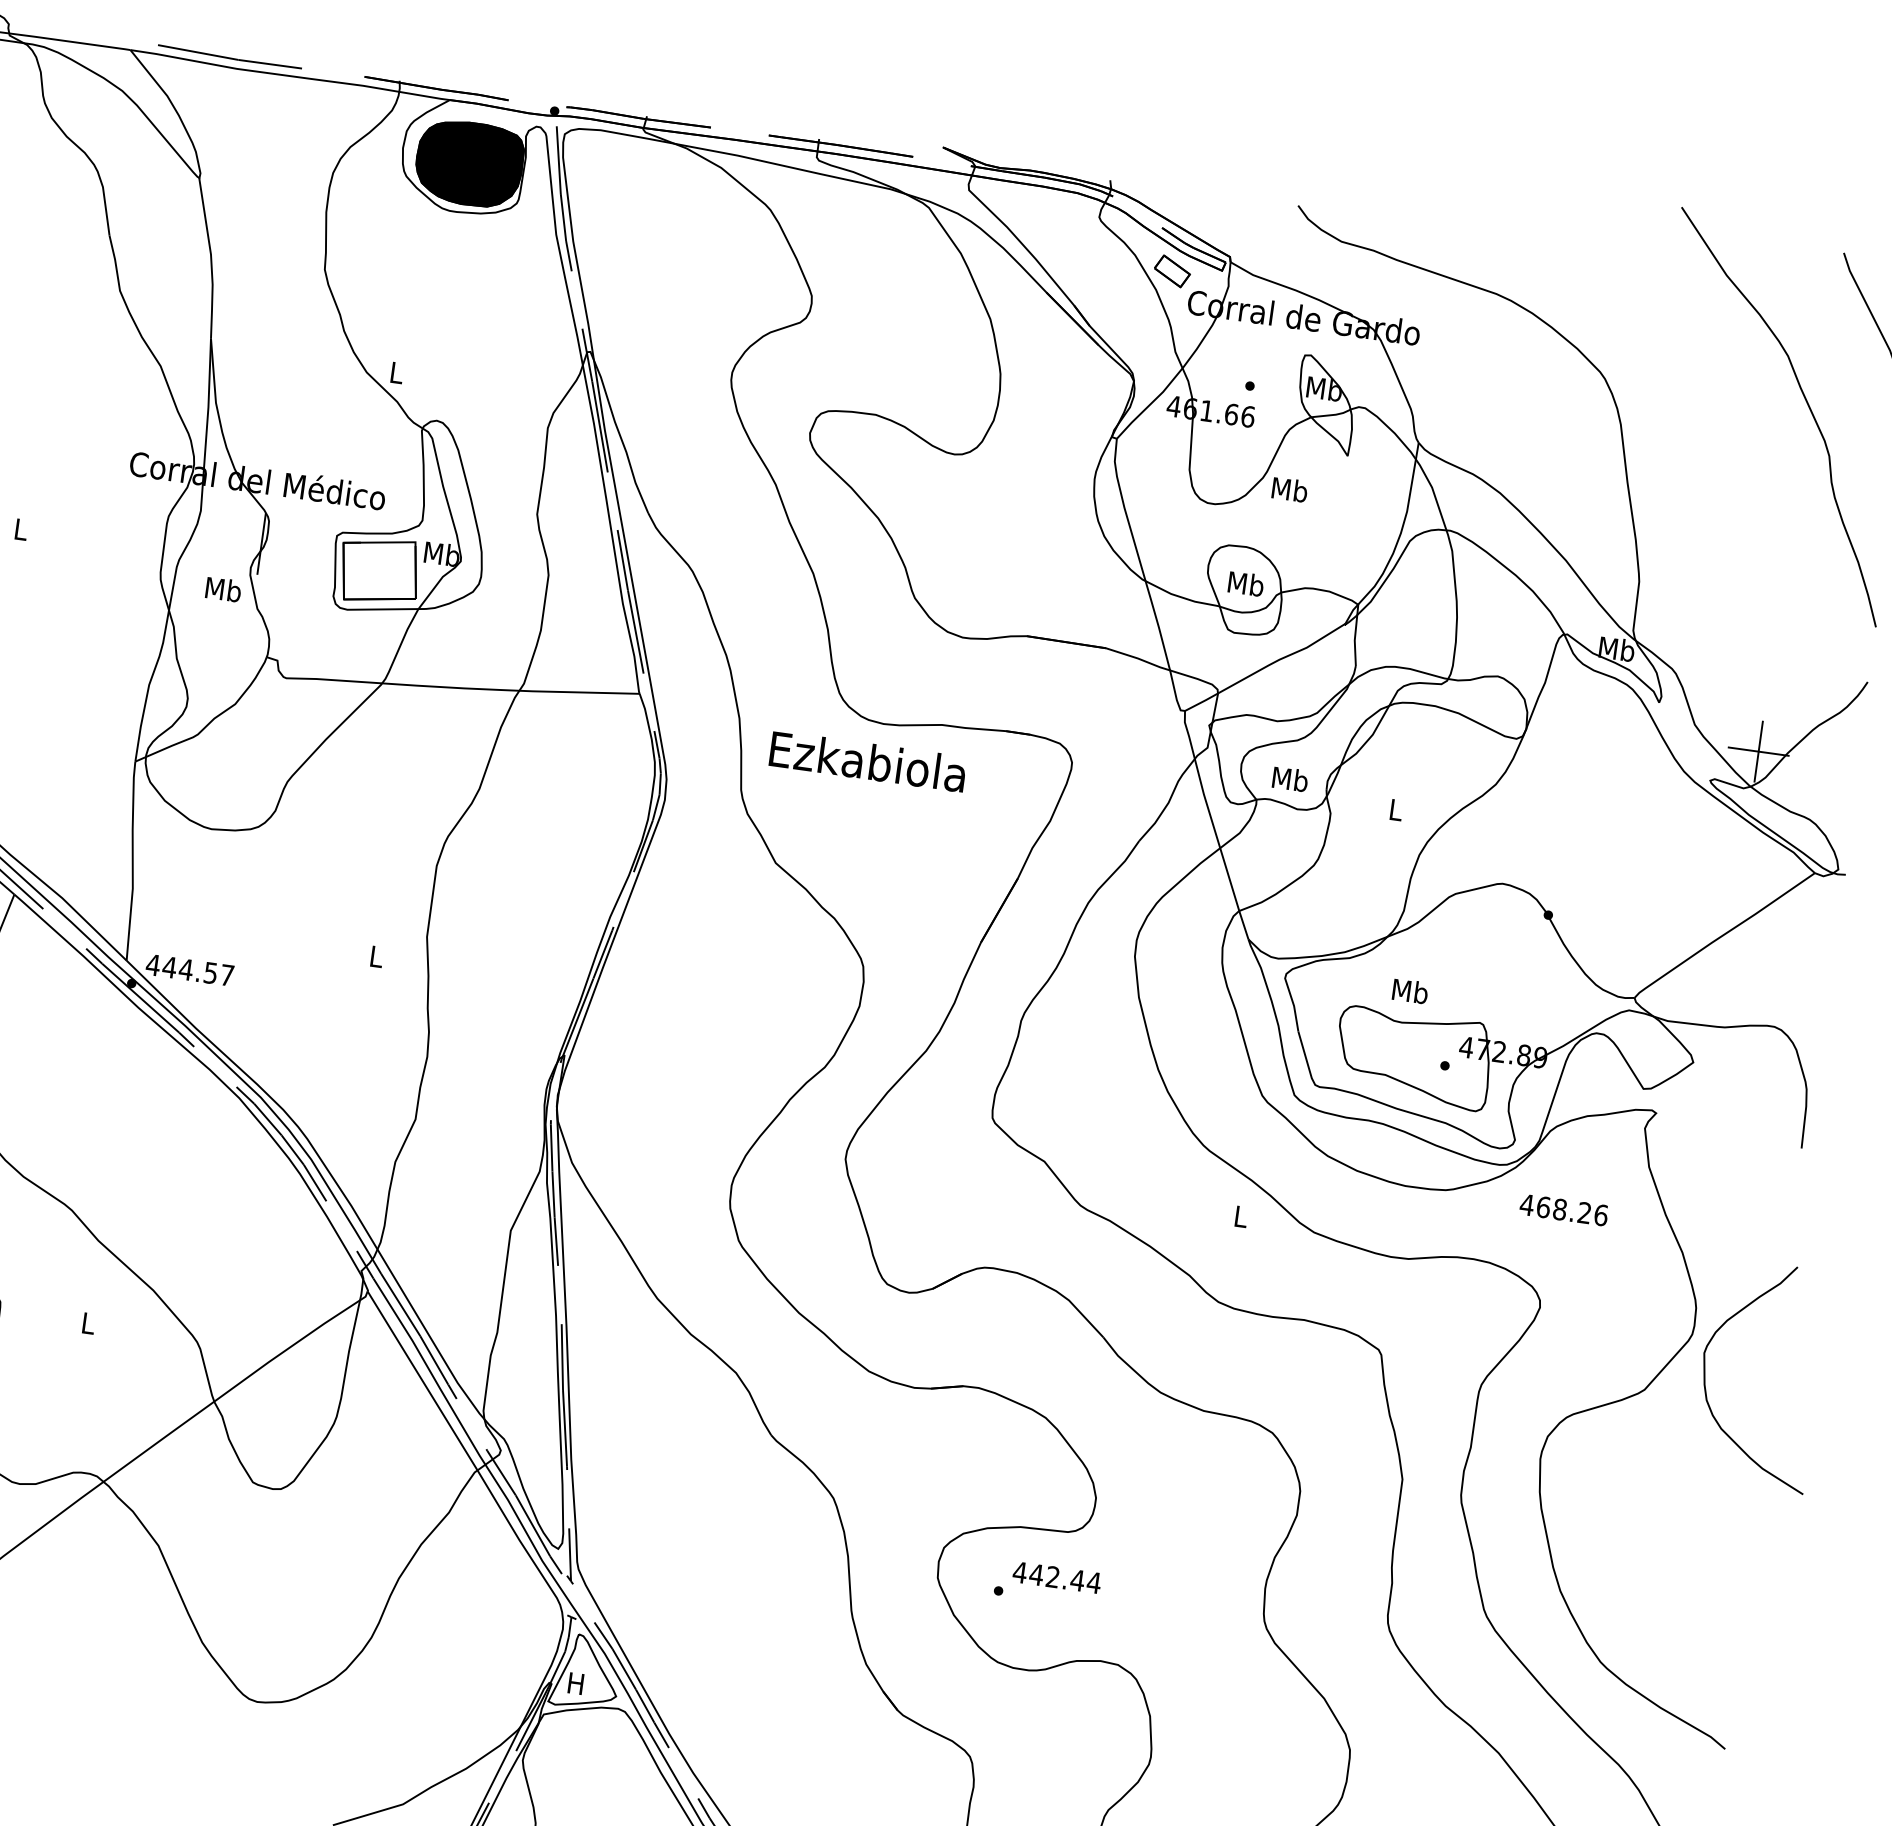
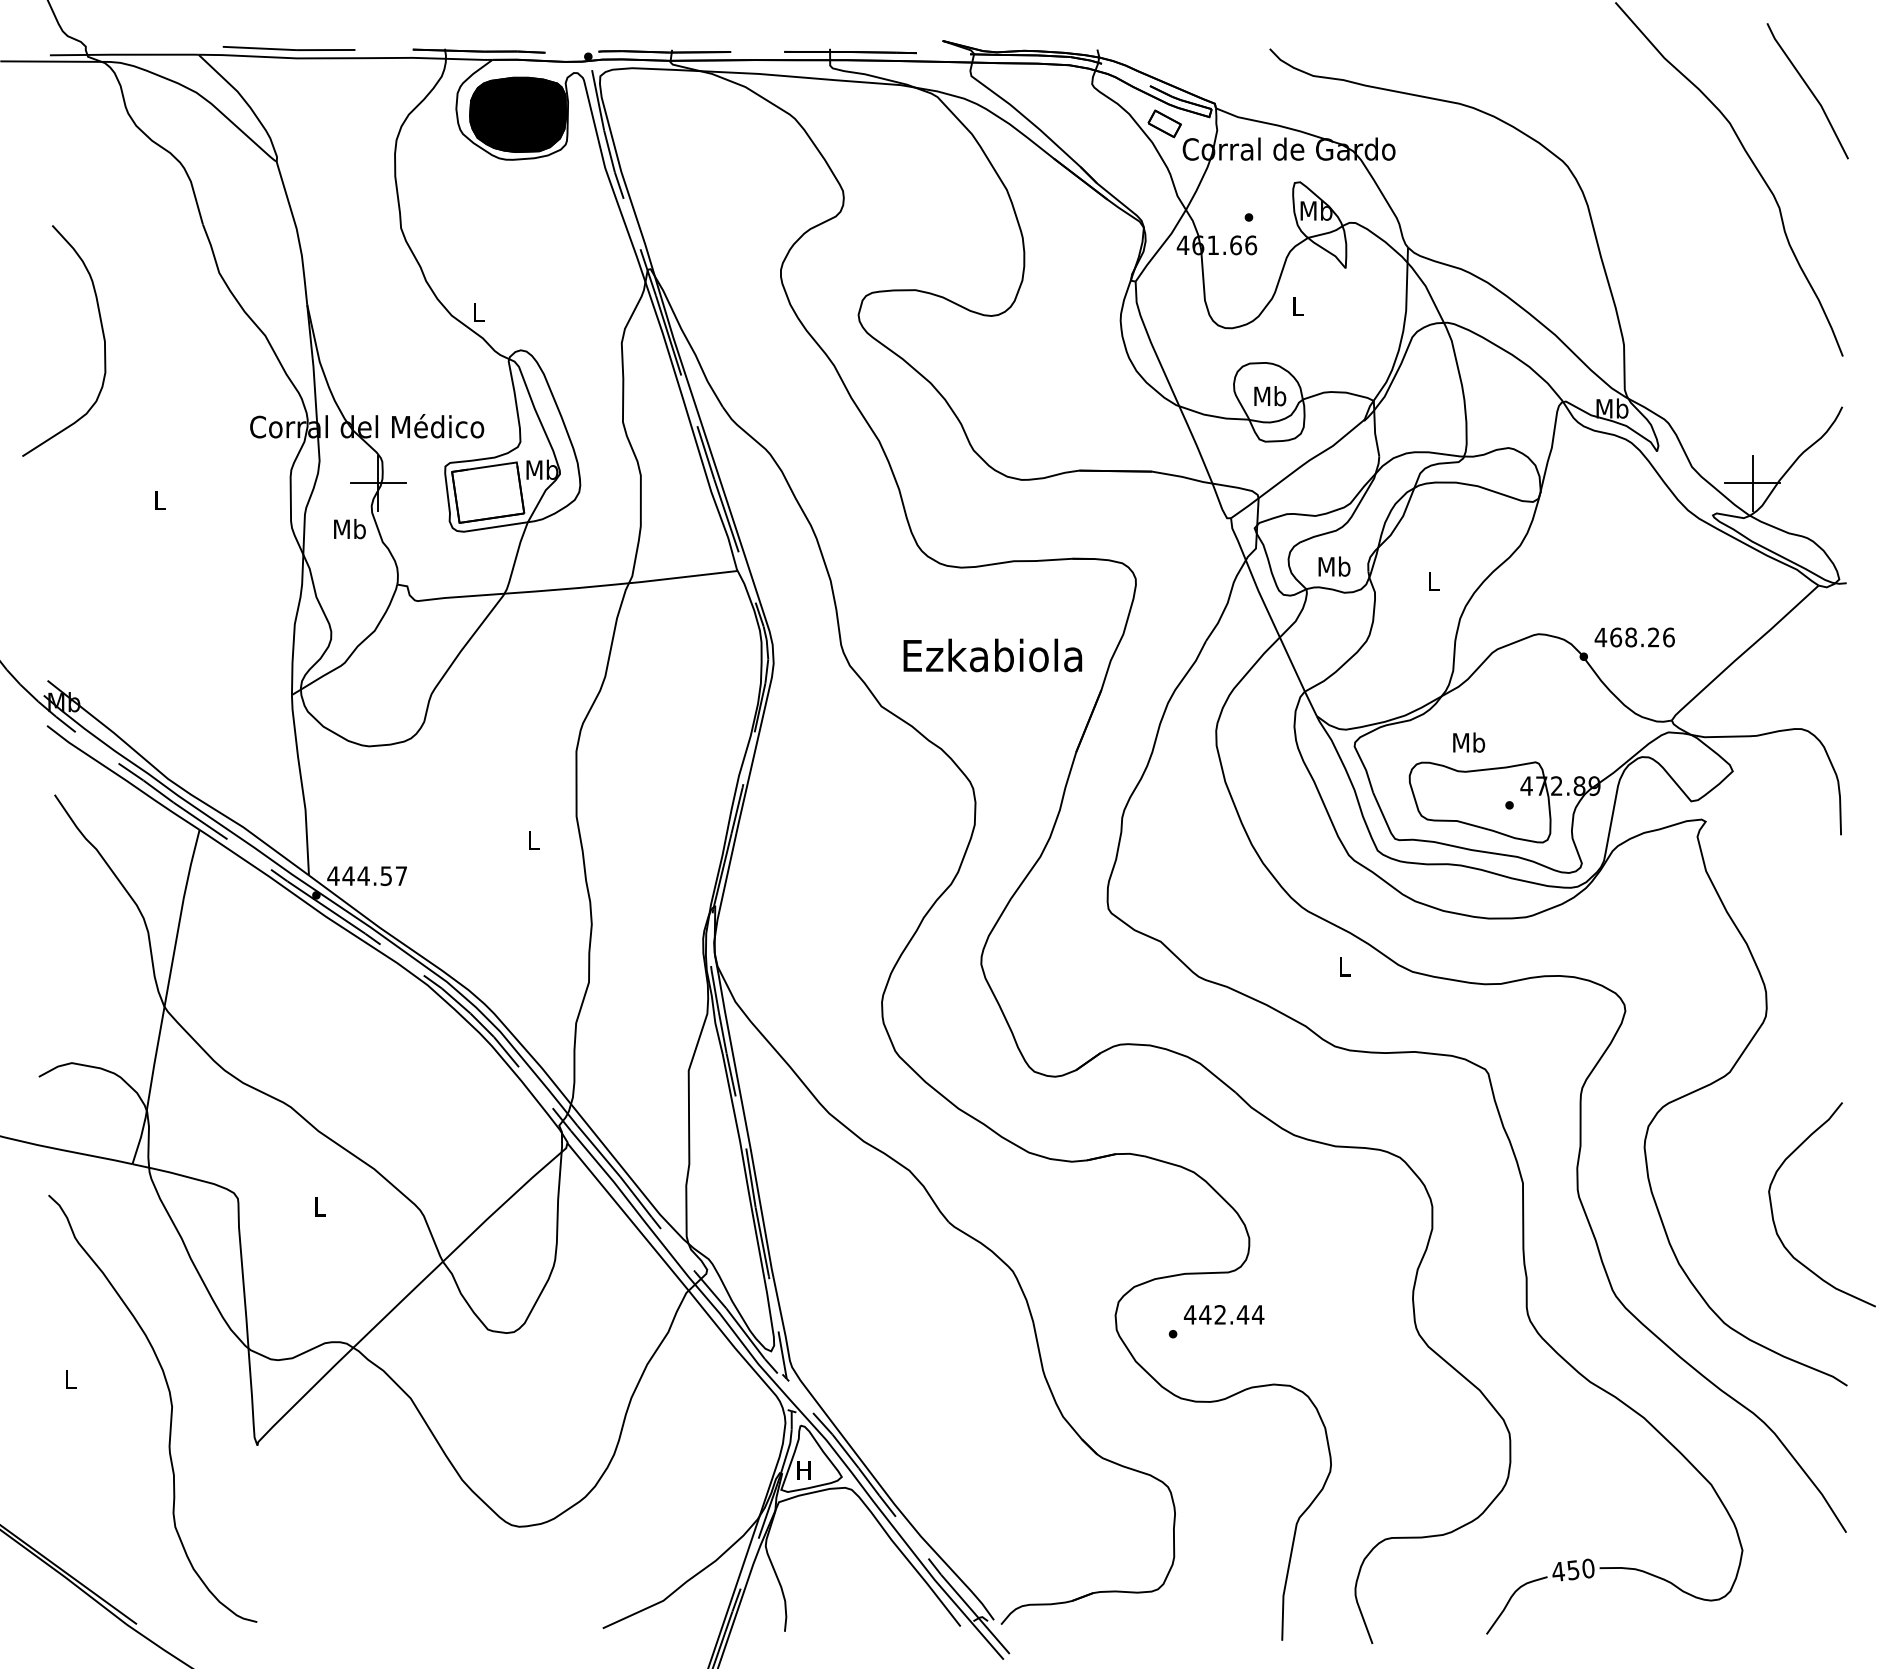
text: (1289, 489) -> (1297, 305), Mb -> L
line: (260, 544) -> (377, 483), added
text: (867, 761) -> (992, 655), moved
text: (1563, 1210) -> (1634, 637), moved
curve: (1705, 1377) -> (1773, 1213), moved

